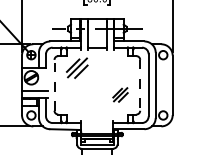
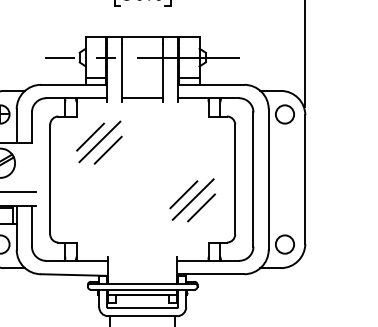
line: (54, 84) -> (50, 177), dashed -> solid
line: (140, 85) -> (235, 179), dashed -> solid
part: (120, 94) -> (192, 199), size x1.43

